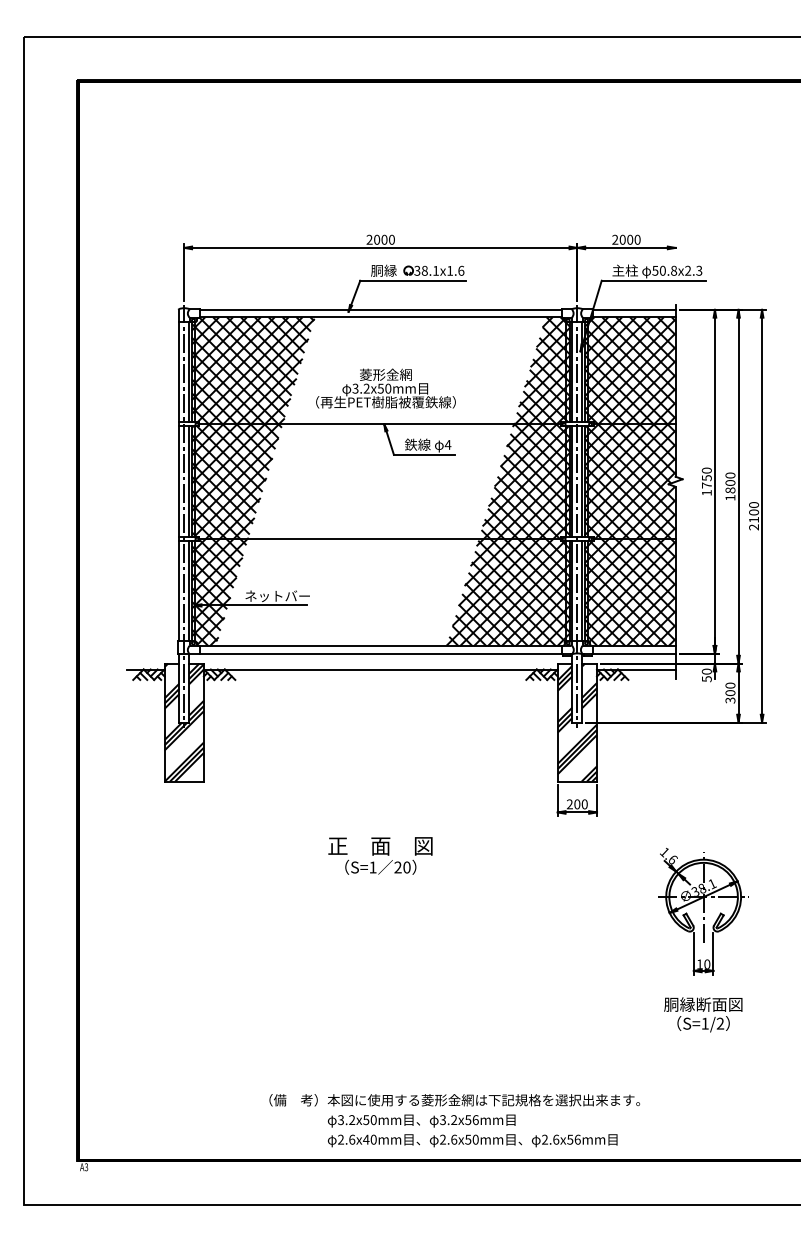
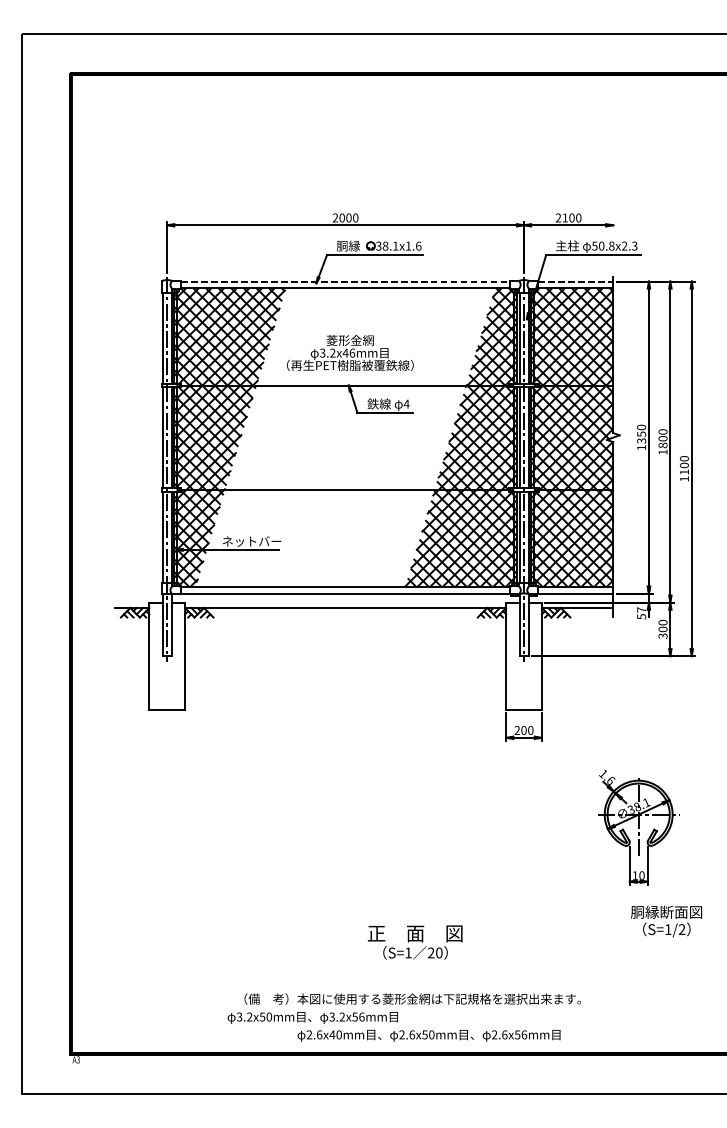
text: (622, 239) -> (565, 217), 2000 -> 2100
line: (380, 309) -> (345, 281), solid -> dashed
line: (634, 309) -> (575, 281), solid -> dashed
text: (384, 388) -> (348, 352), 3.2x50mm -> 3.2x46mm
text: (706, 485) -> (641, 440), 1750 -> 1350
text: (753, 527) -> (683, 479), 2100 -> 1100
text: (706, 671) -> (641, 609), 50 -> 57
hatch: (183, 722) -> (166, 656), removed
hatch: (577, 722) -> (524, 656), removed
text: (380, 855) -> (415, 942), moved
text: (703, 1014) -> (666, 921), moved
text: (421, 1120) -> (312, 1017), moved

